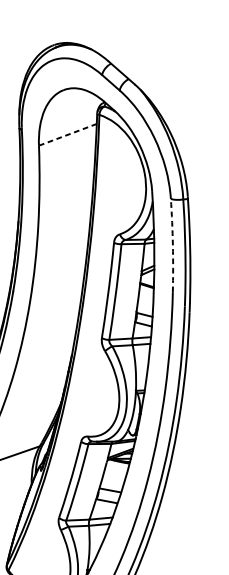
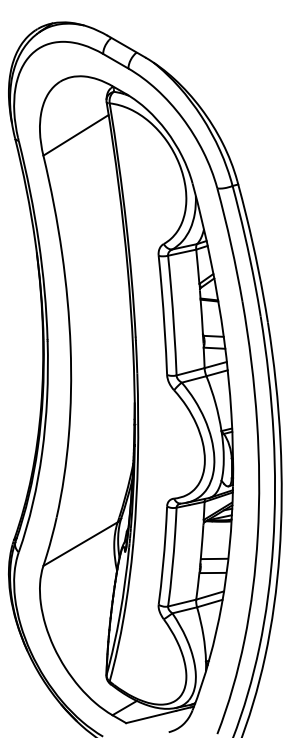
line: (68, 135) -> (76, 135), dashed -> solid
arc: (173, 245) -> (231, 244), dashed -> solid

